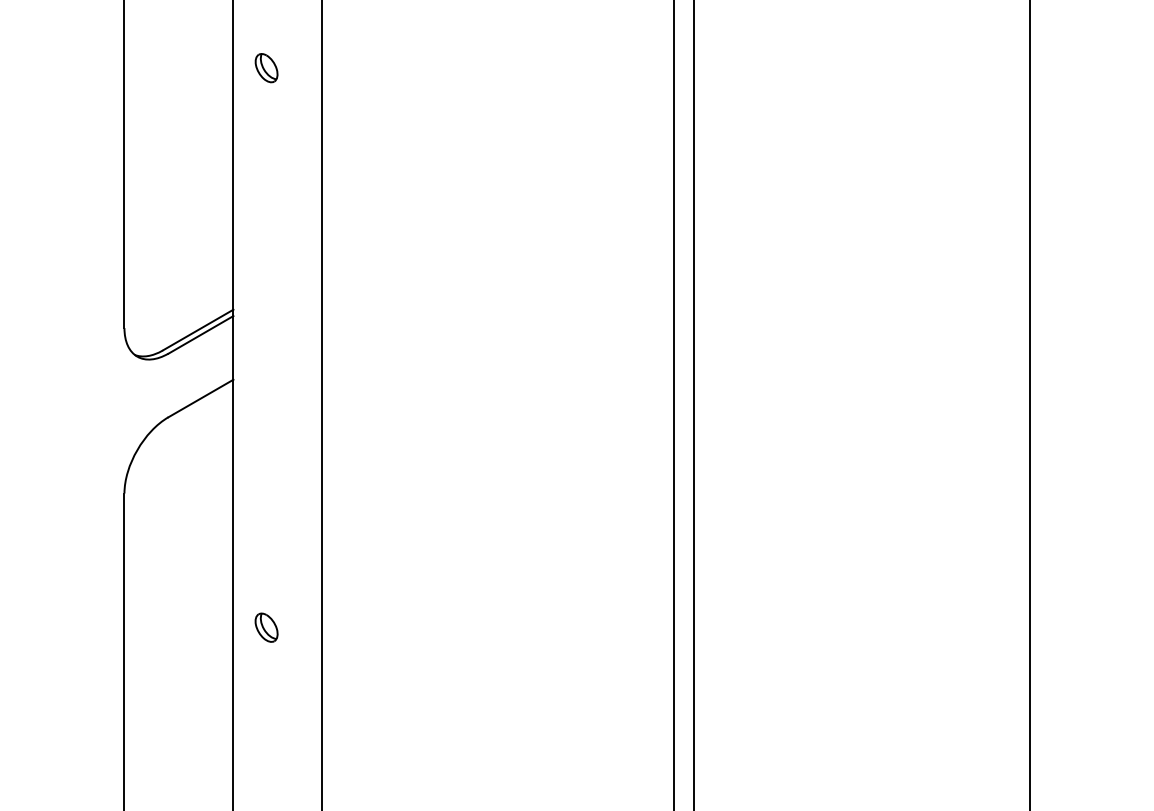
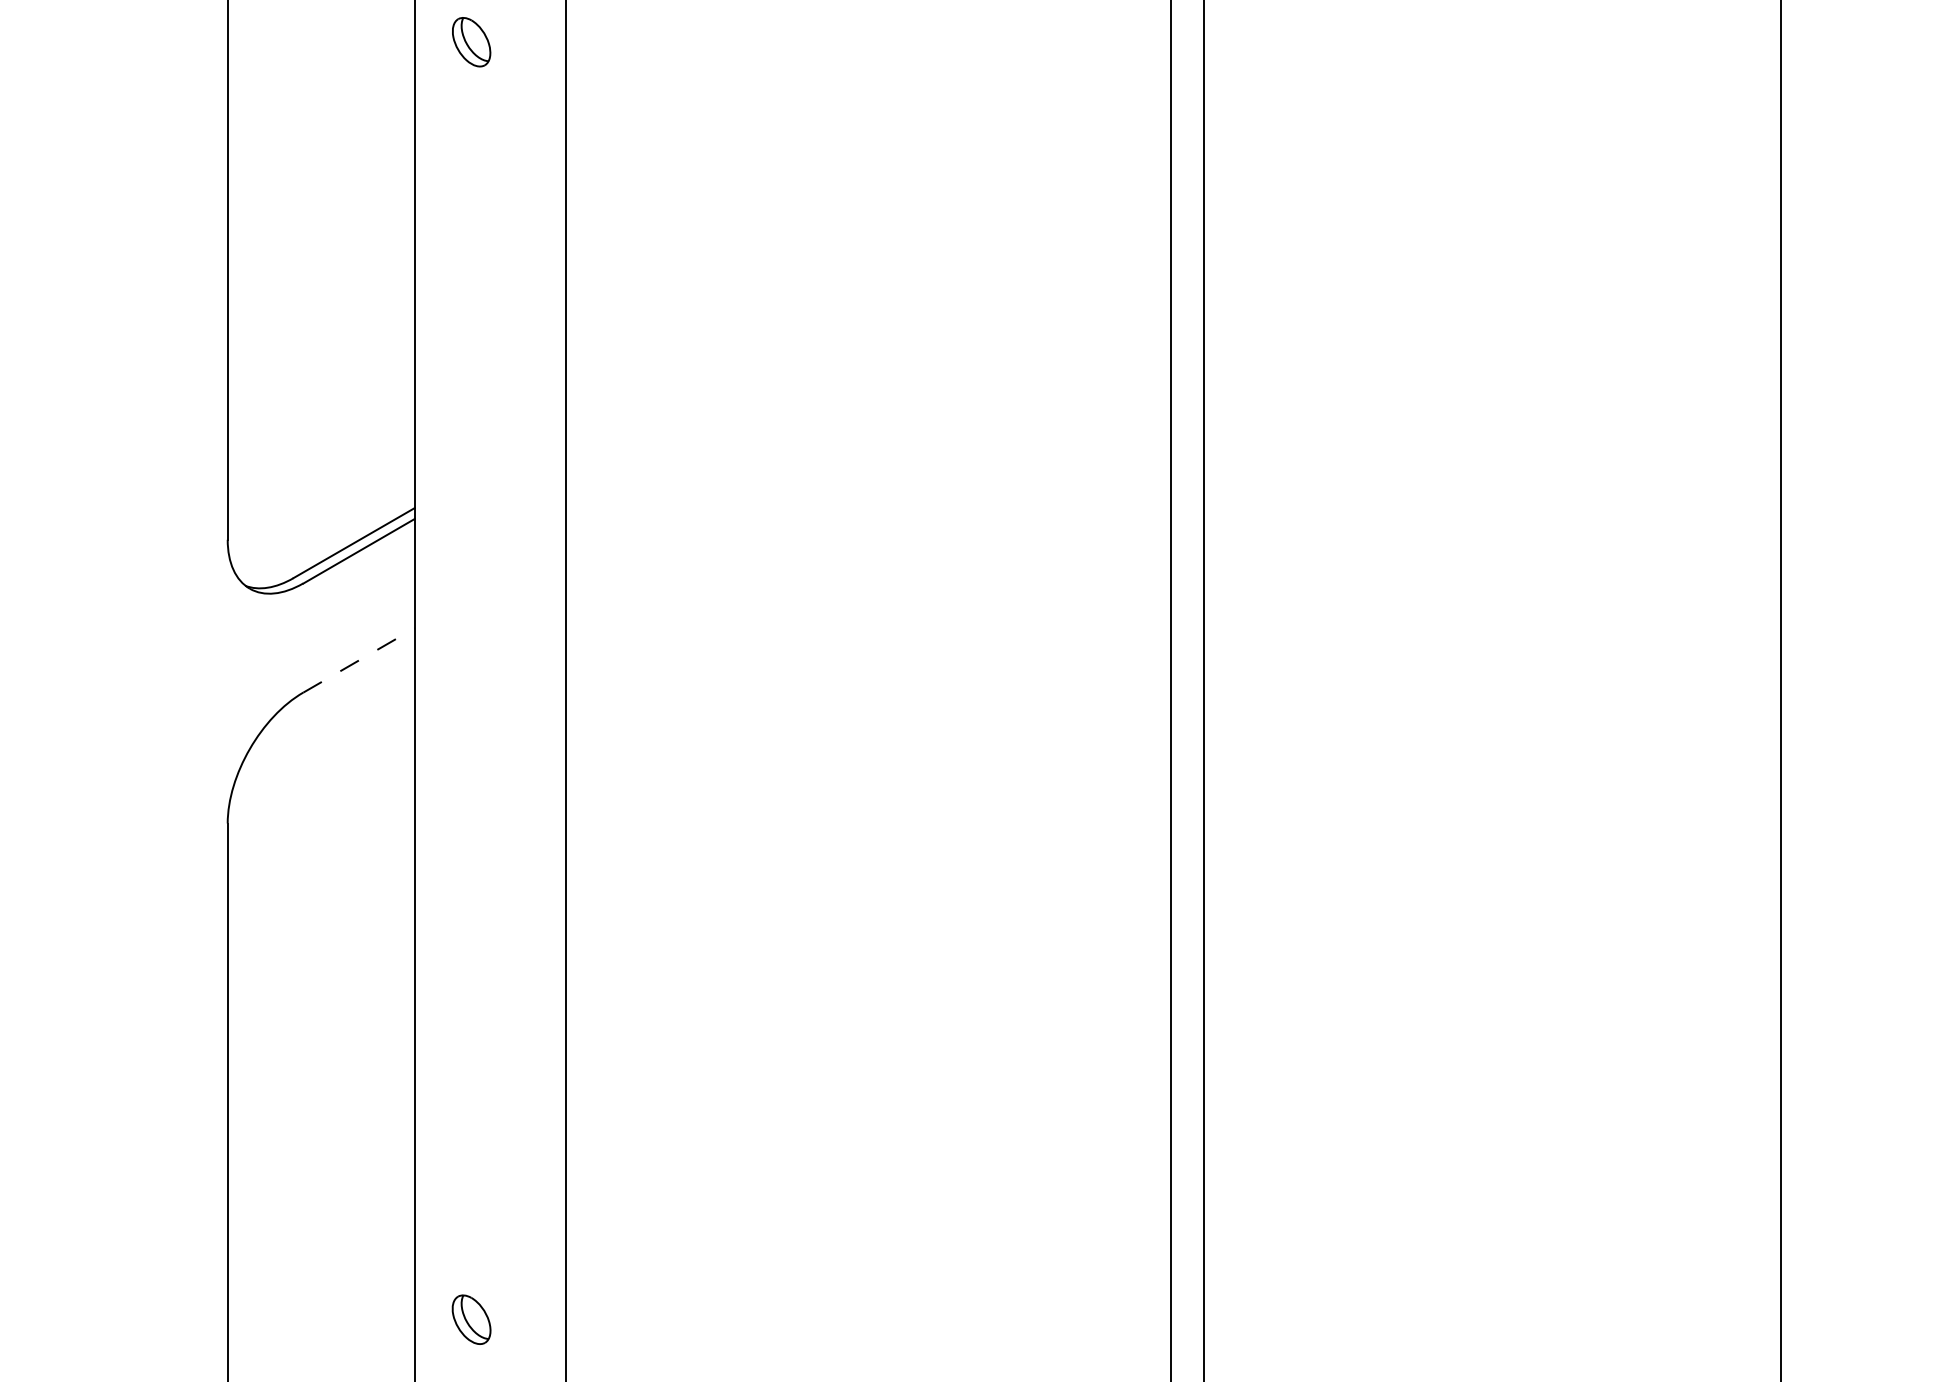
part: (266, 68) -> (471, 42), moved
line: (201, 398) -> (359, 660), solid -> dashed
part: (266, 627) -> (471, 1319), moved

